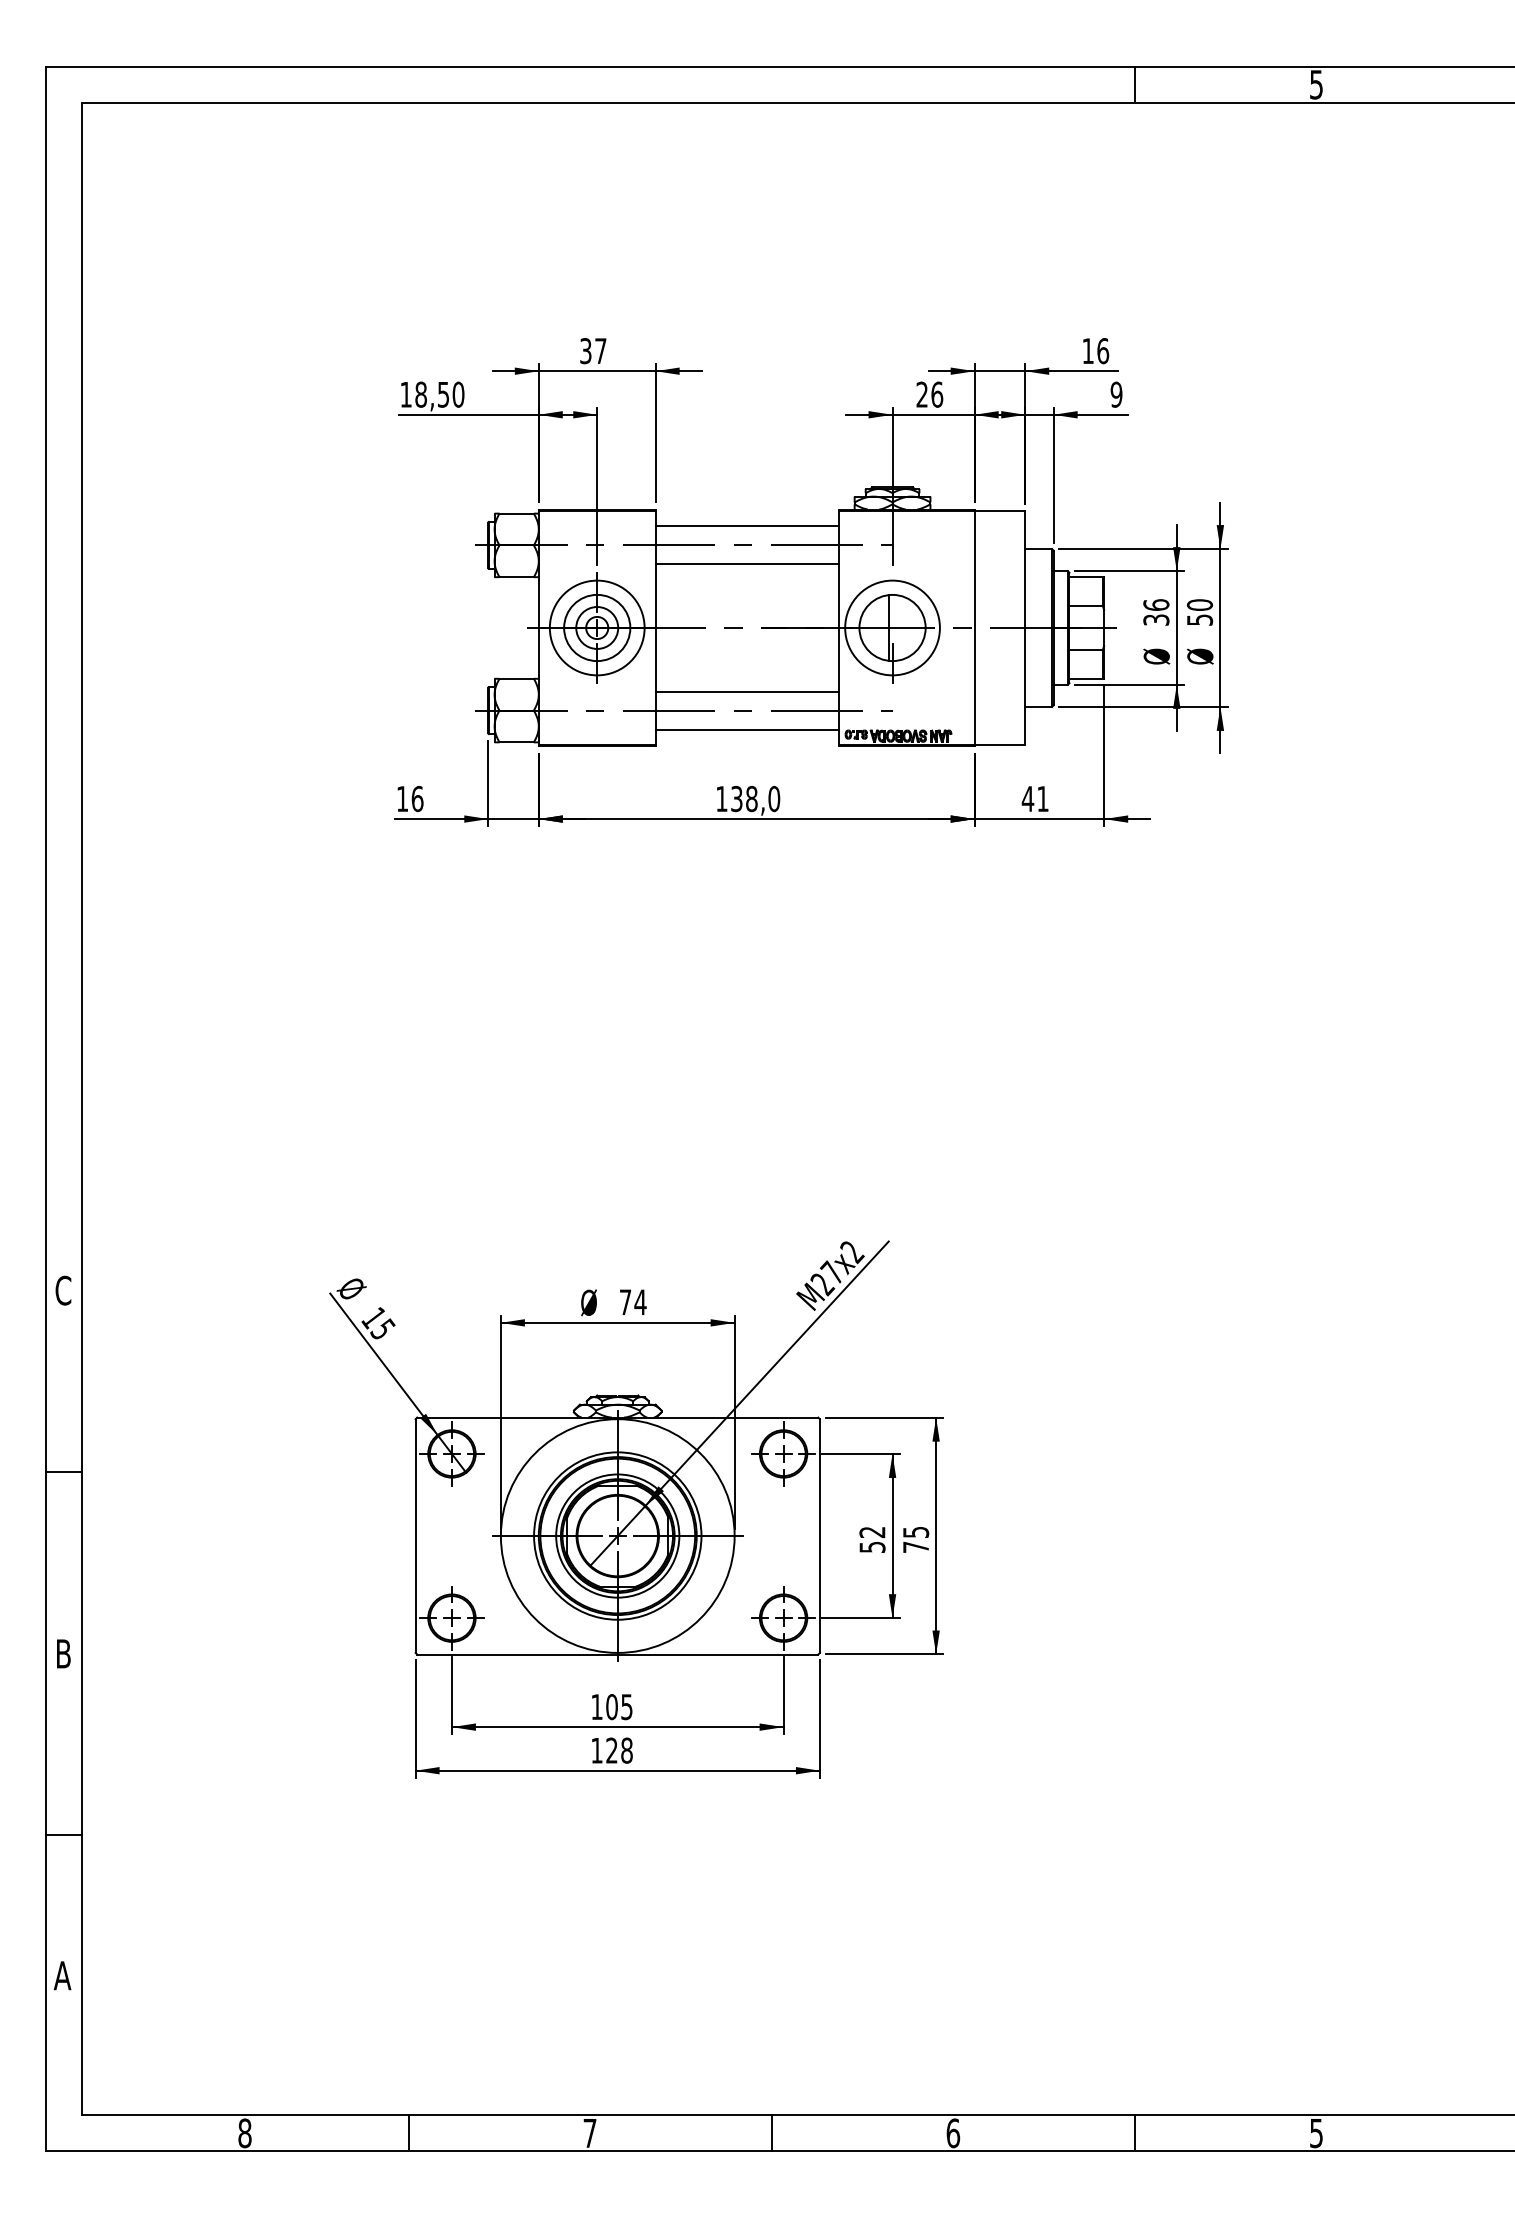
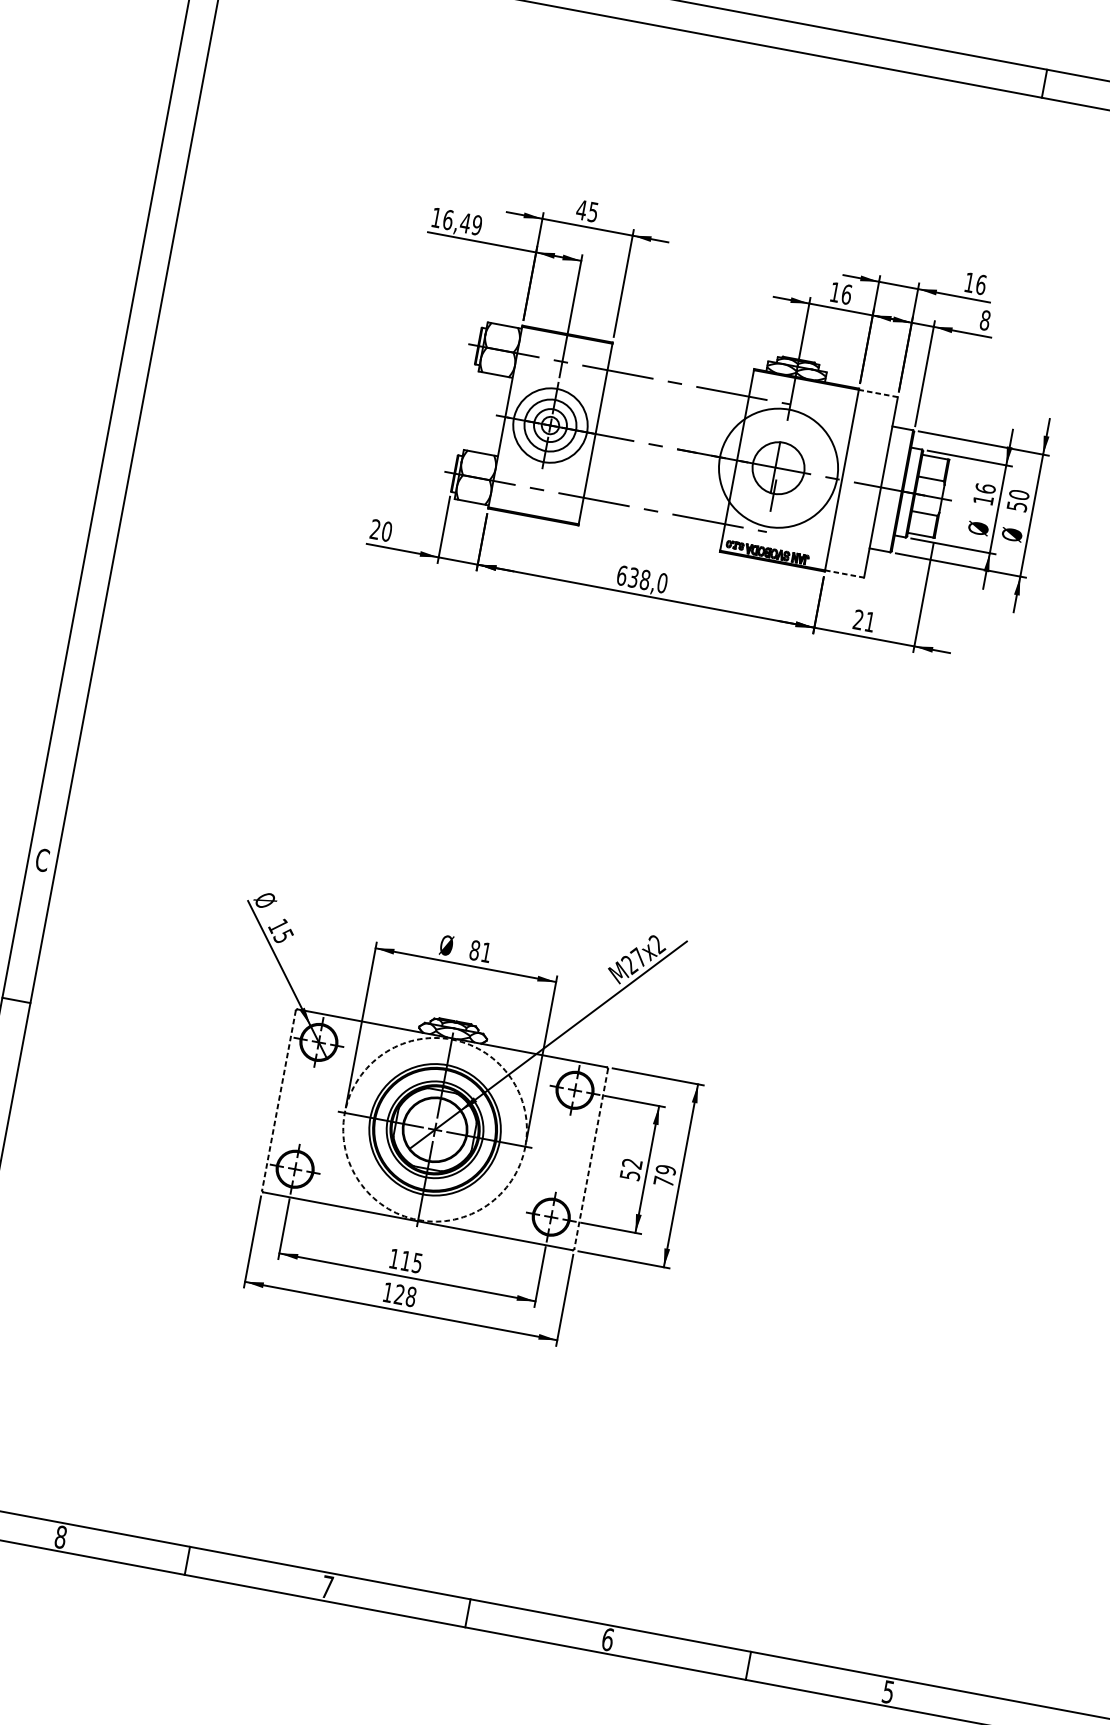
text: (592, 351) -> (586, 211), 37 -> 45
text: (439, 394) -> (462, 222), 18,50 -> 16,49
text: (921, 394) -> (834, 292), 26 -> 16
text: (1116, 394) -> (985, 320), 9 -> 8
line: (999, 511) -> (877, 393), solid -> dashed
line: (746, 526) -> (680, 368), removed
line: (746, 564) -> (674, 398), removed
text: (1156, 619) -> (983, 499), 36 -> 16
circle: (892, 627) -> (778, 467), size x1.6
line: (746, 691) -> (656, 496), removed
line: (746, 729) -> (651, 525), removed
line: (1000, 744) -> (845, 573), solid -> dashed
text: (410, 798) -> (381, 530), 16 -> 20
text: (721, 798) -> (621, 575), 138,0 -> 638,0
text: (1027, 798) -> (858, 619), 41 -> 21
text: (632, 1302) -> (480, 951), 74 -> 81
text: (915, 1532) -> (665, 1170), 75 -> 79
circle: (617, 1535) -> (434, 1129), solid -> dashed
line: (415, 1536) -> (278, 1100), solid -> dashed
line: (819, 1536) -> (590, 1159), solid -> dashed
text: (611, 1707) -> (405, 1261), 105 -> 115

